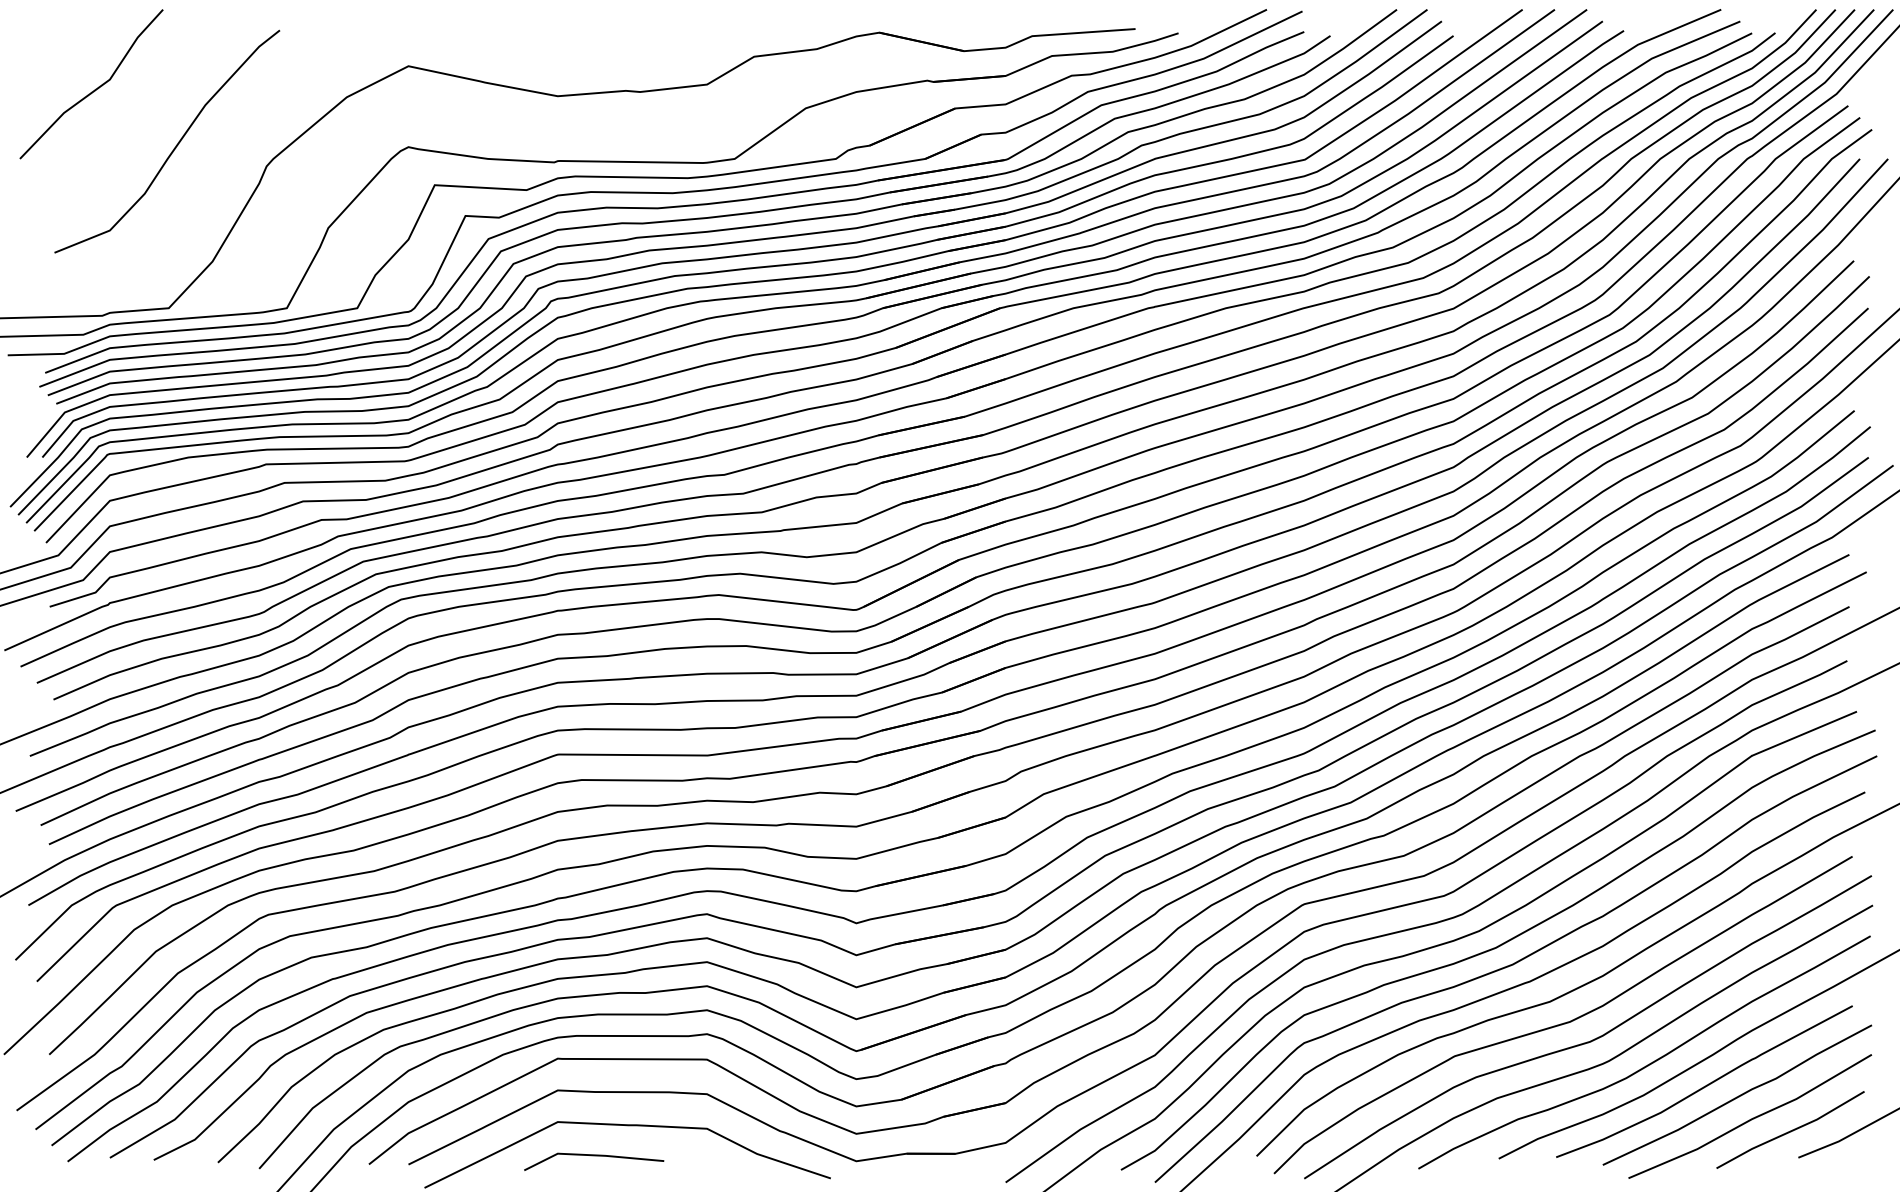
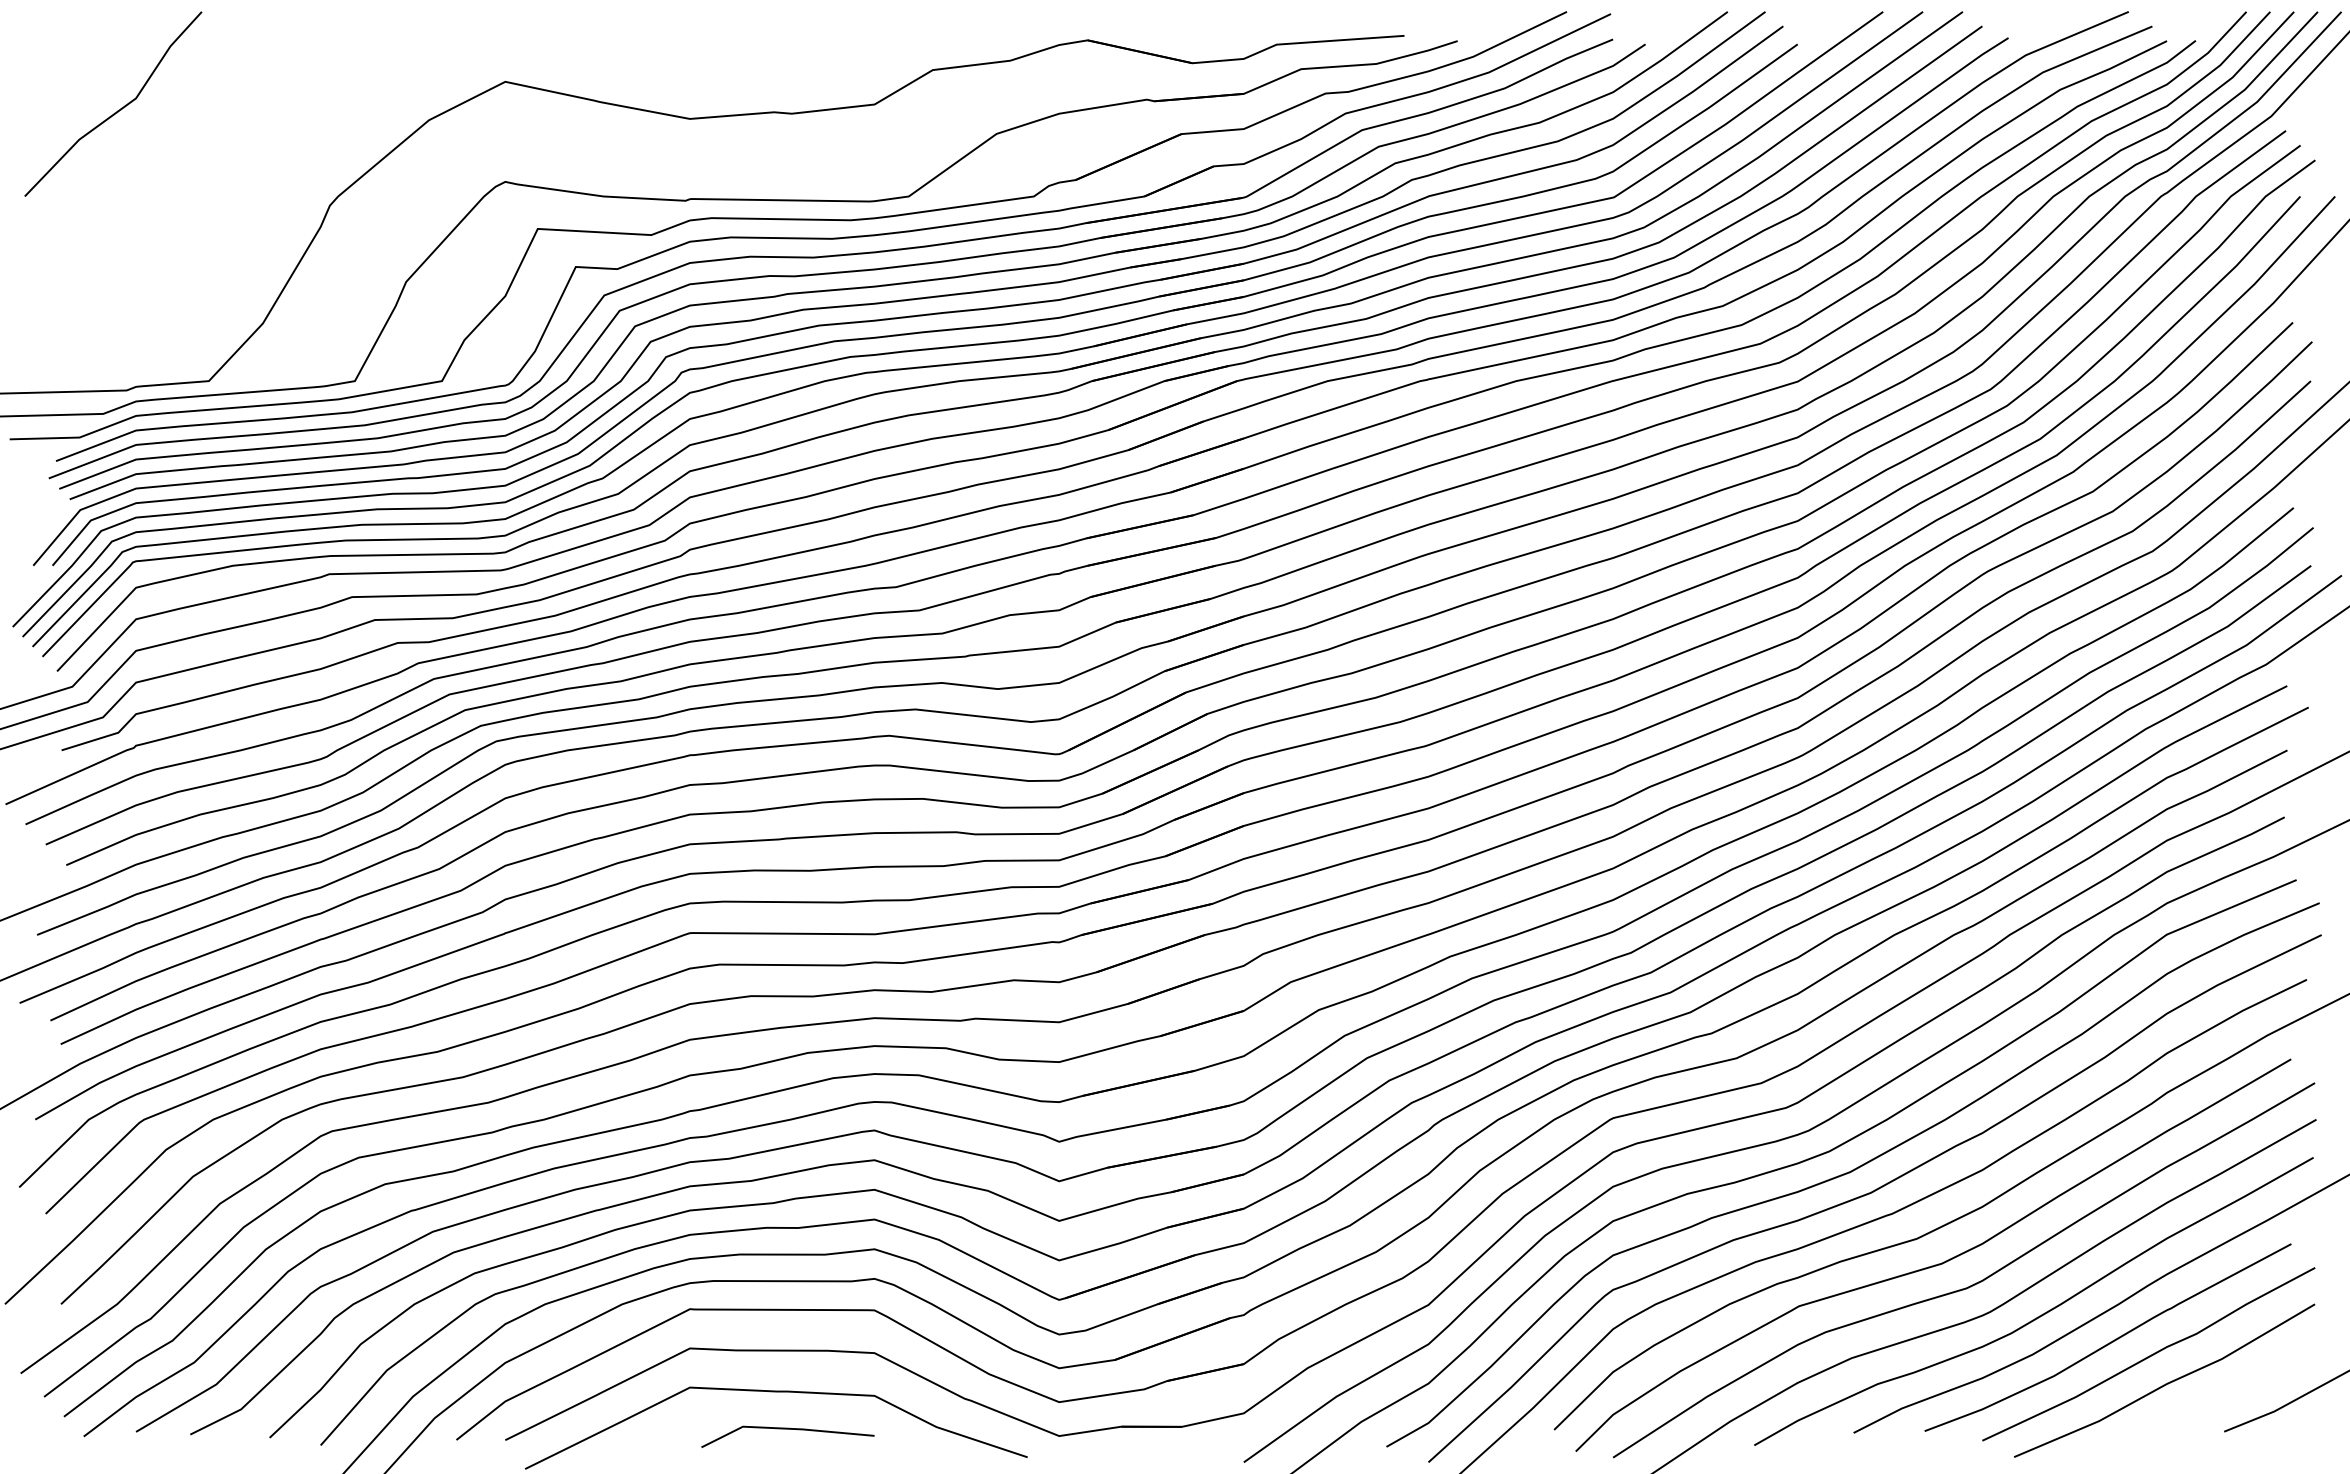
curve: (174, 146) -> (216, 181), removed
line: (1791, 1130) -> (2215, 1397), removed
line: (593, 1155) -> (787, 1429), moved

